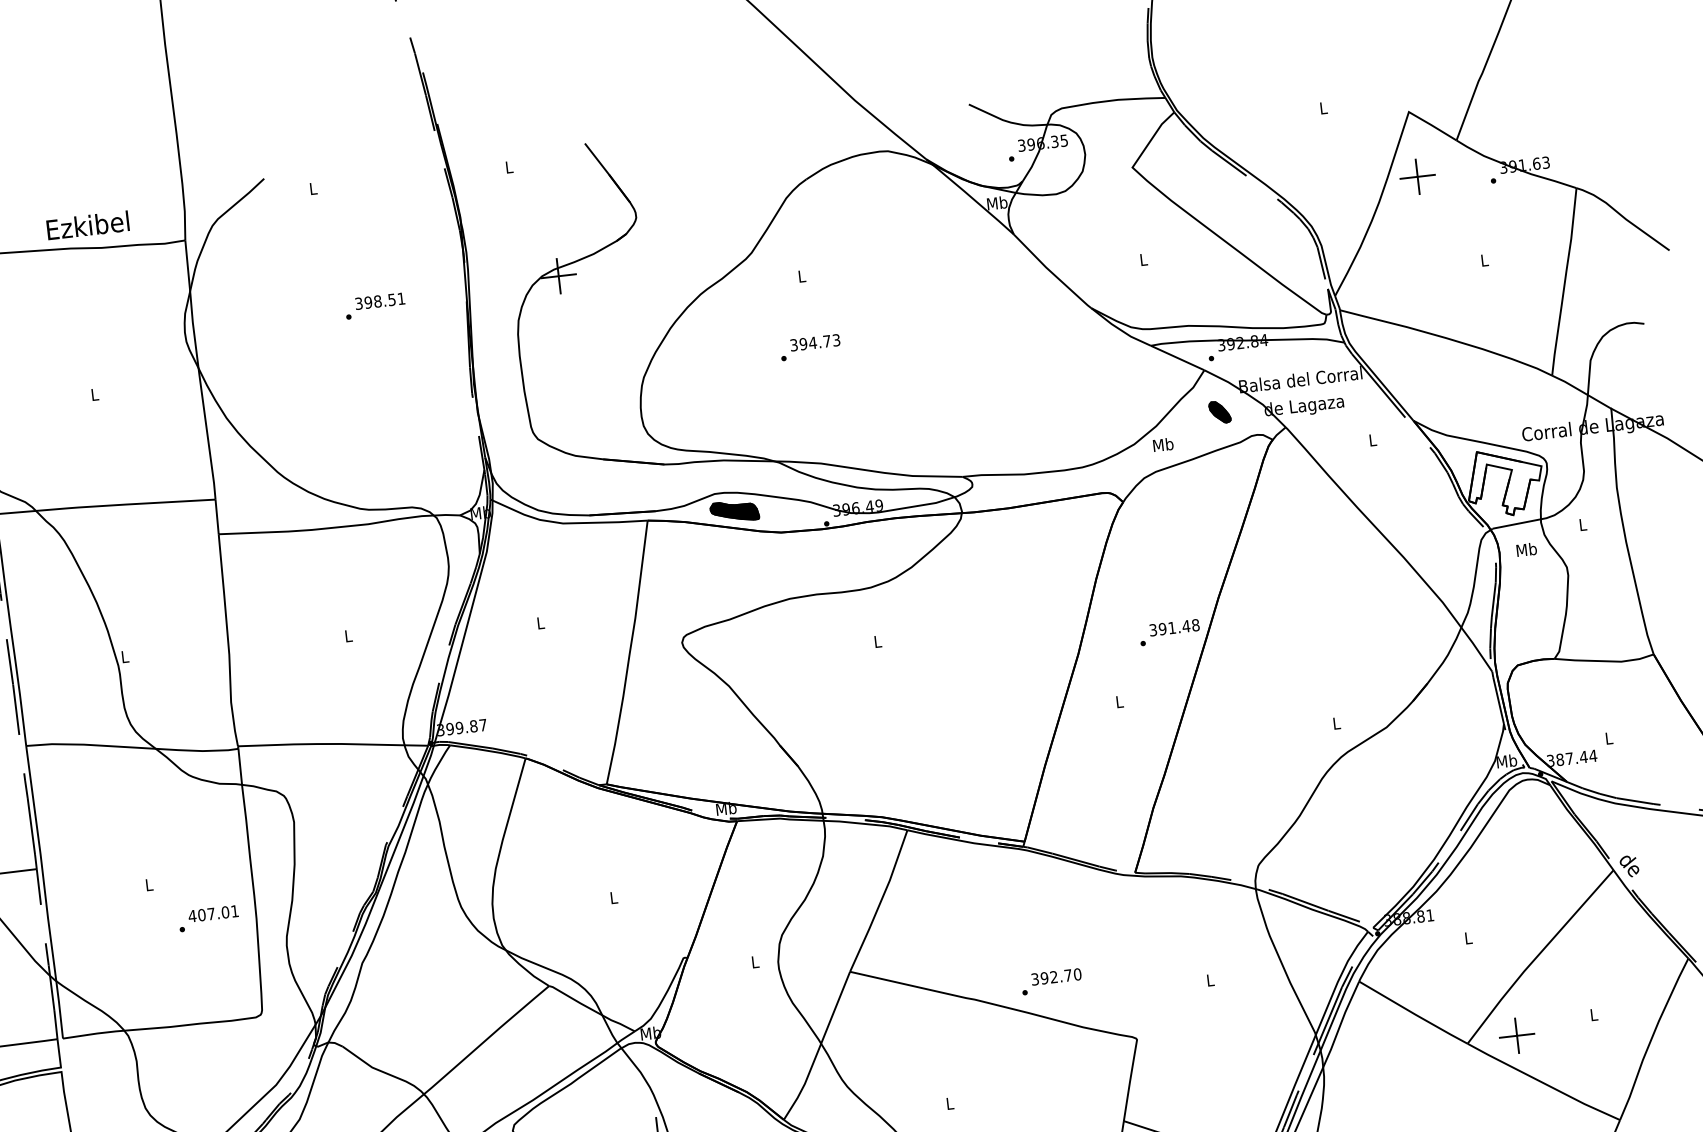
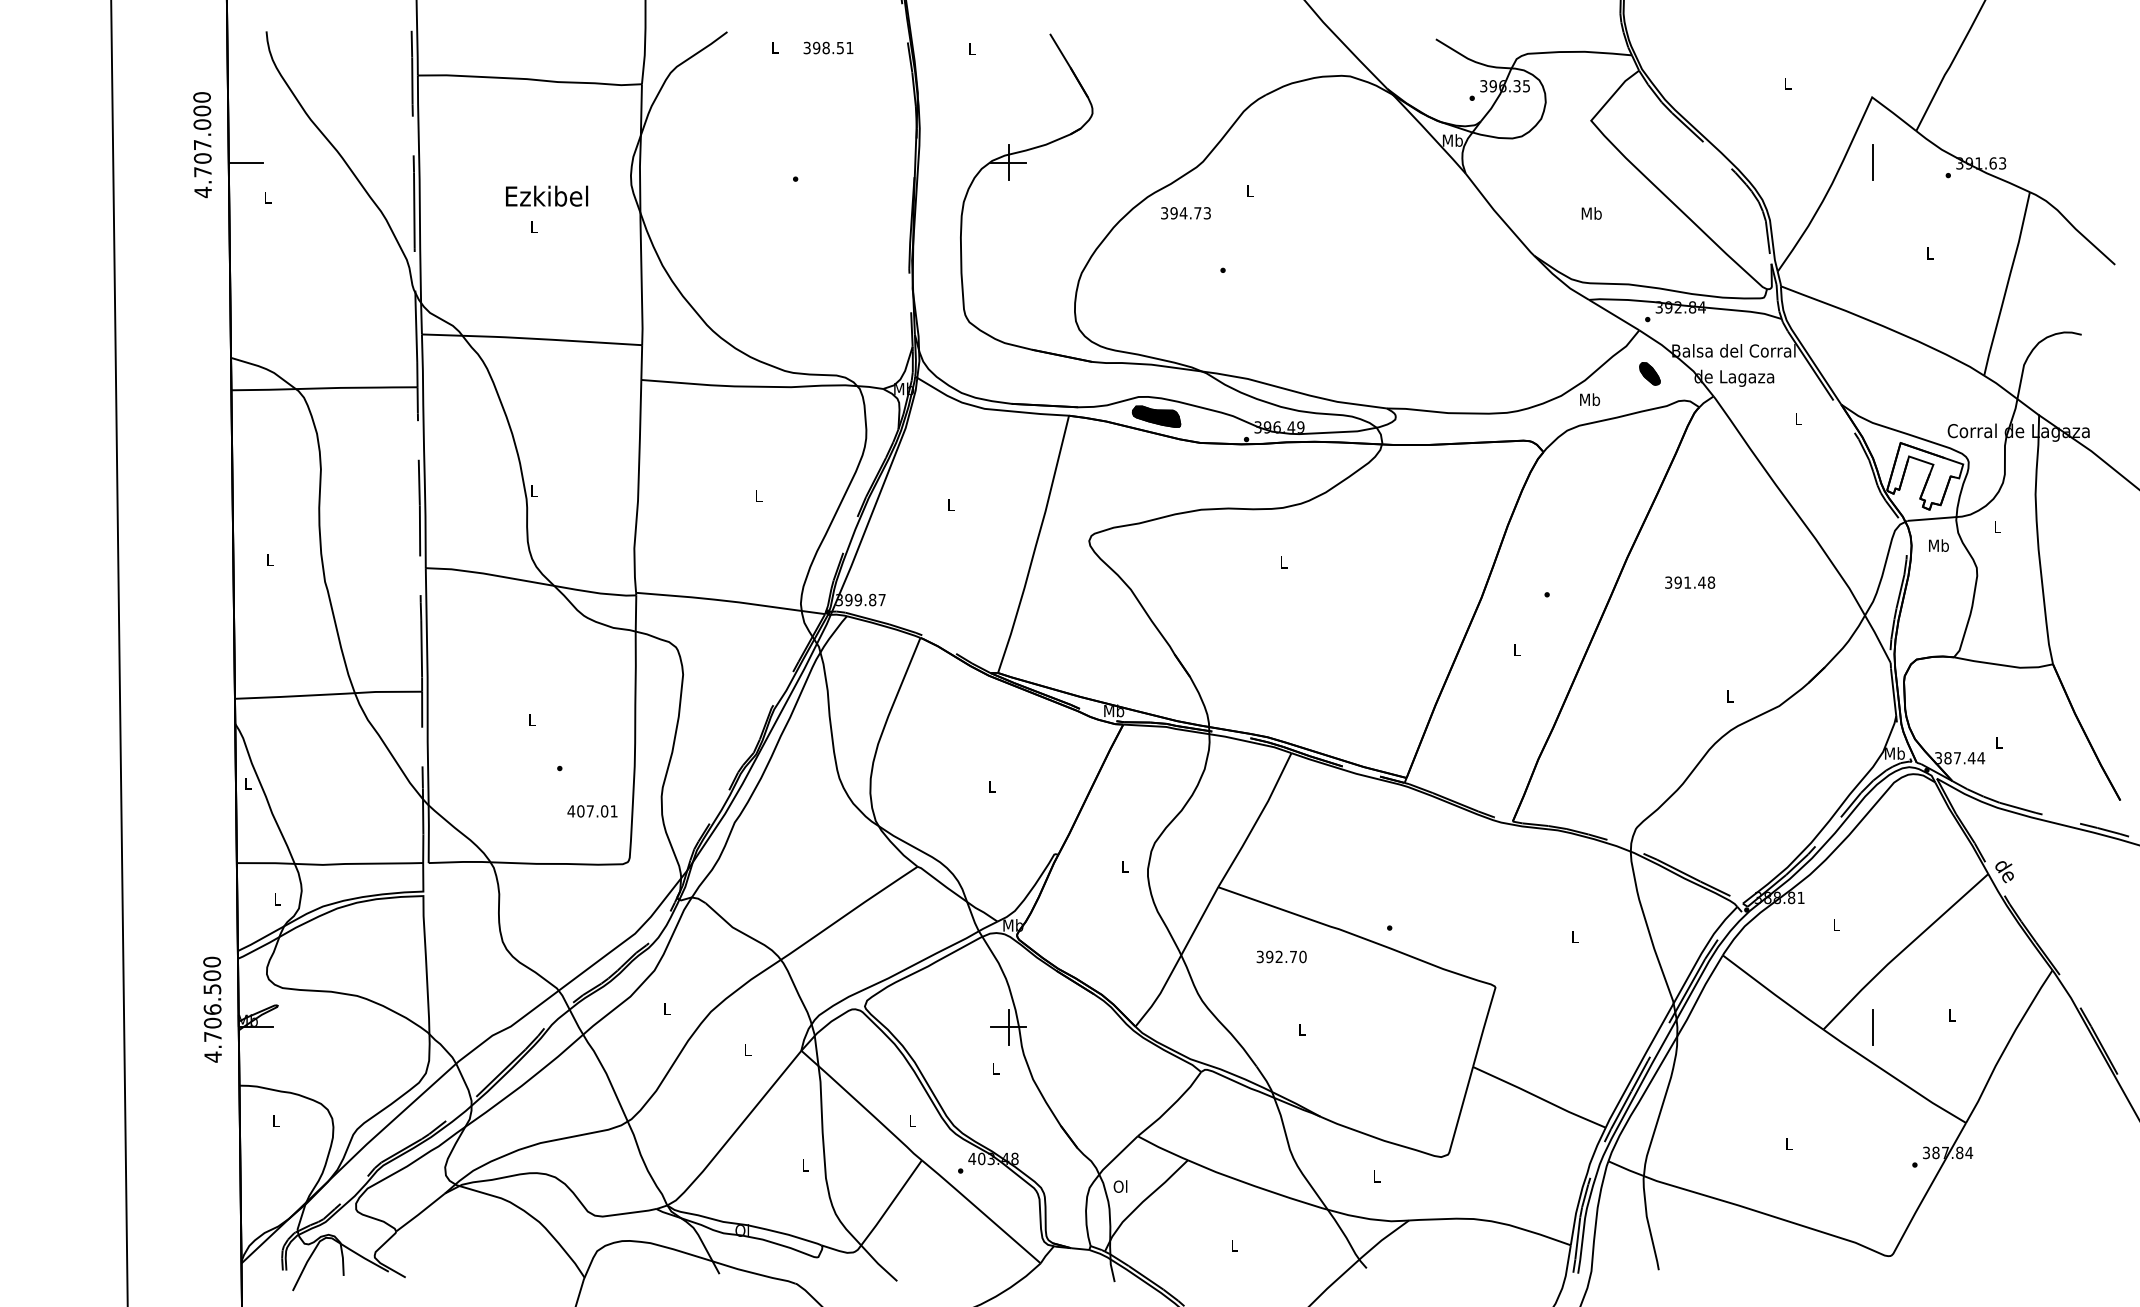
line: (1417, 176) -> (1873, 162), removed
text: (88, 224) -> (547, 195), moved
text: (1143, 259) -> (1591, 213), L -> Mb
text: (380, 300) -> (828, 47), moved
text: (814, 343) -> (1185, 213), moved
text: (1174, 627) -> (1690, 582), moved
text: (213, 913) -> (592, 811), moved
text: (1056, 976) -> (1281, 956), moved
line: (1517, 1035) -> (1873, 1027), removed

